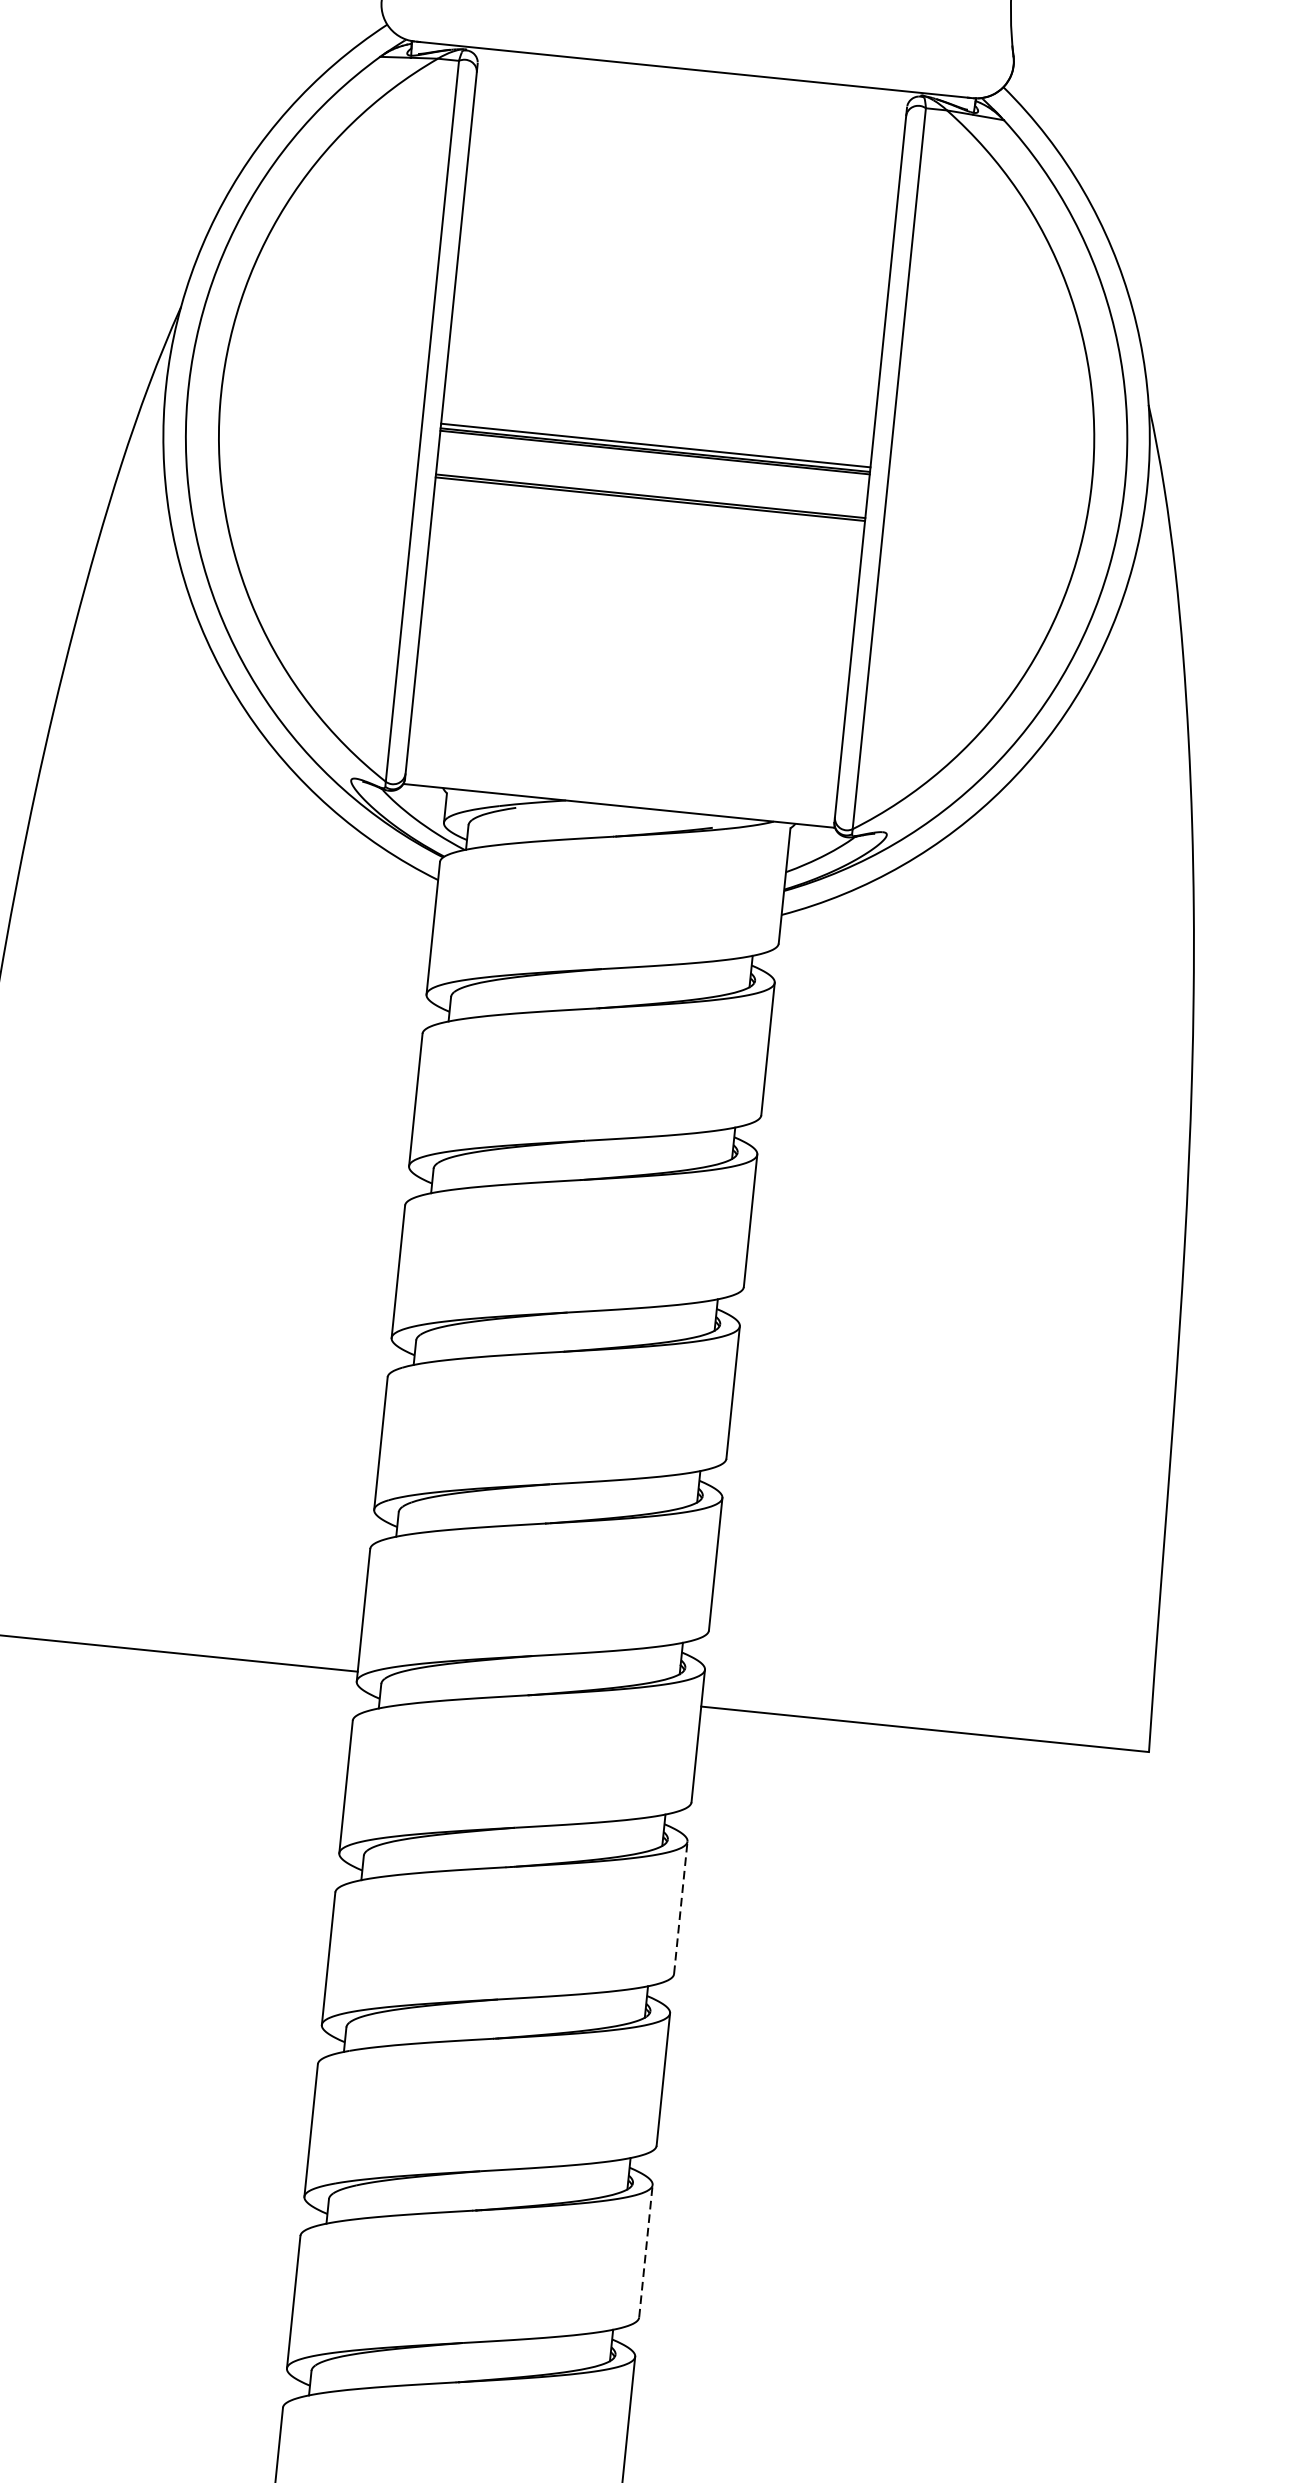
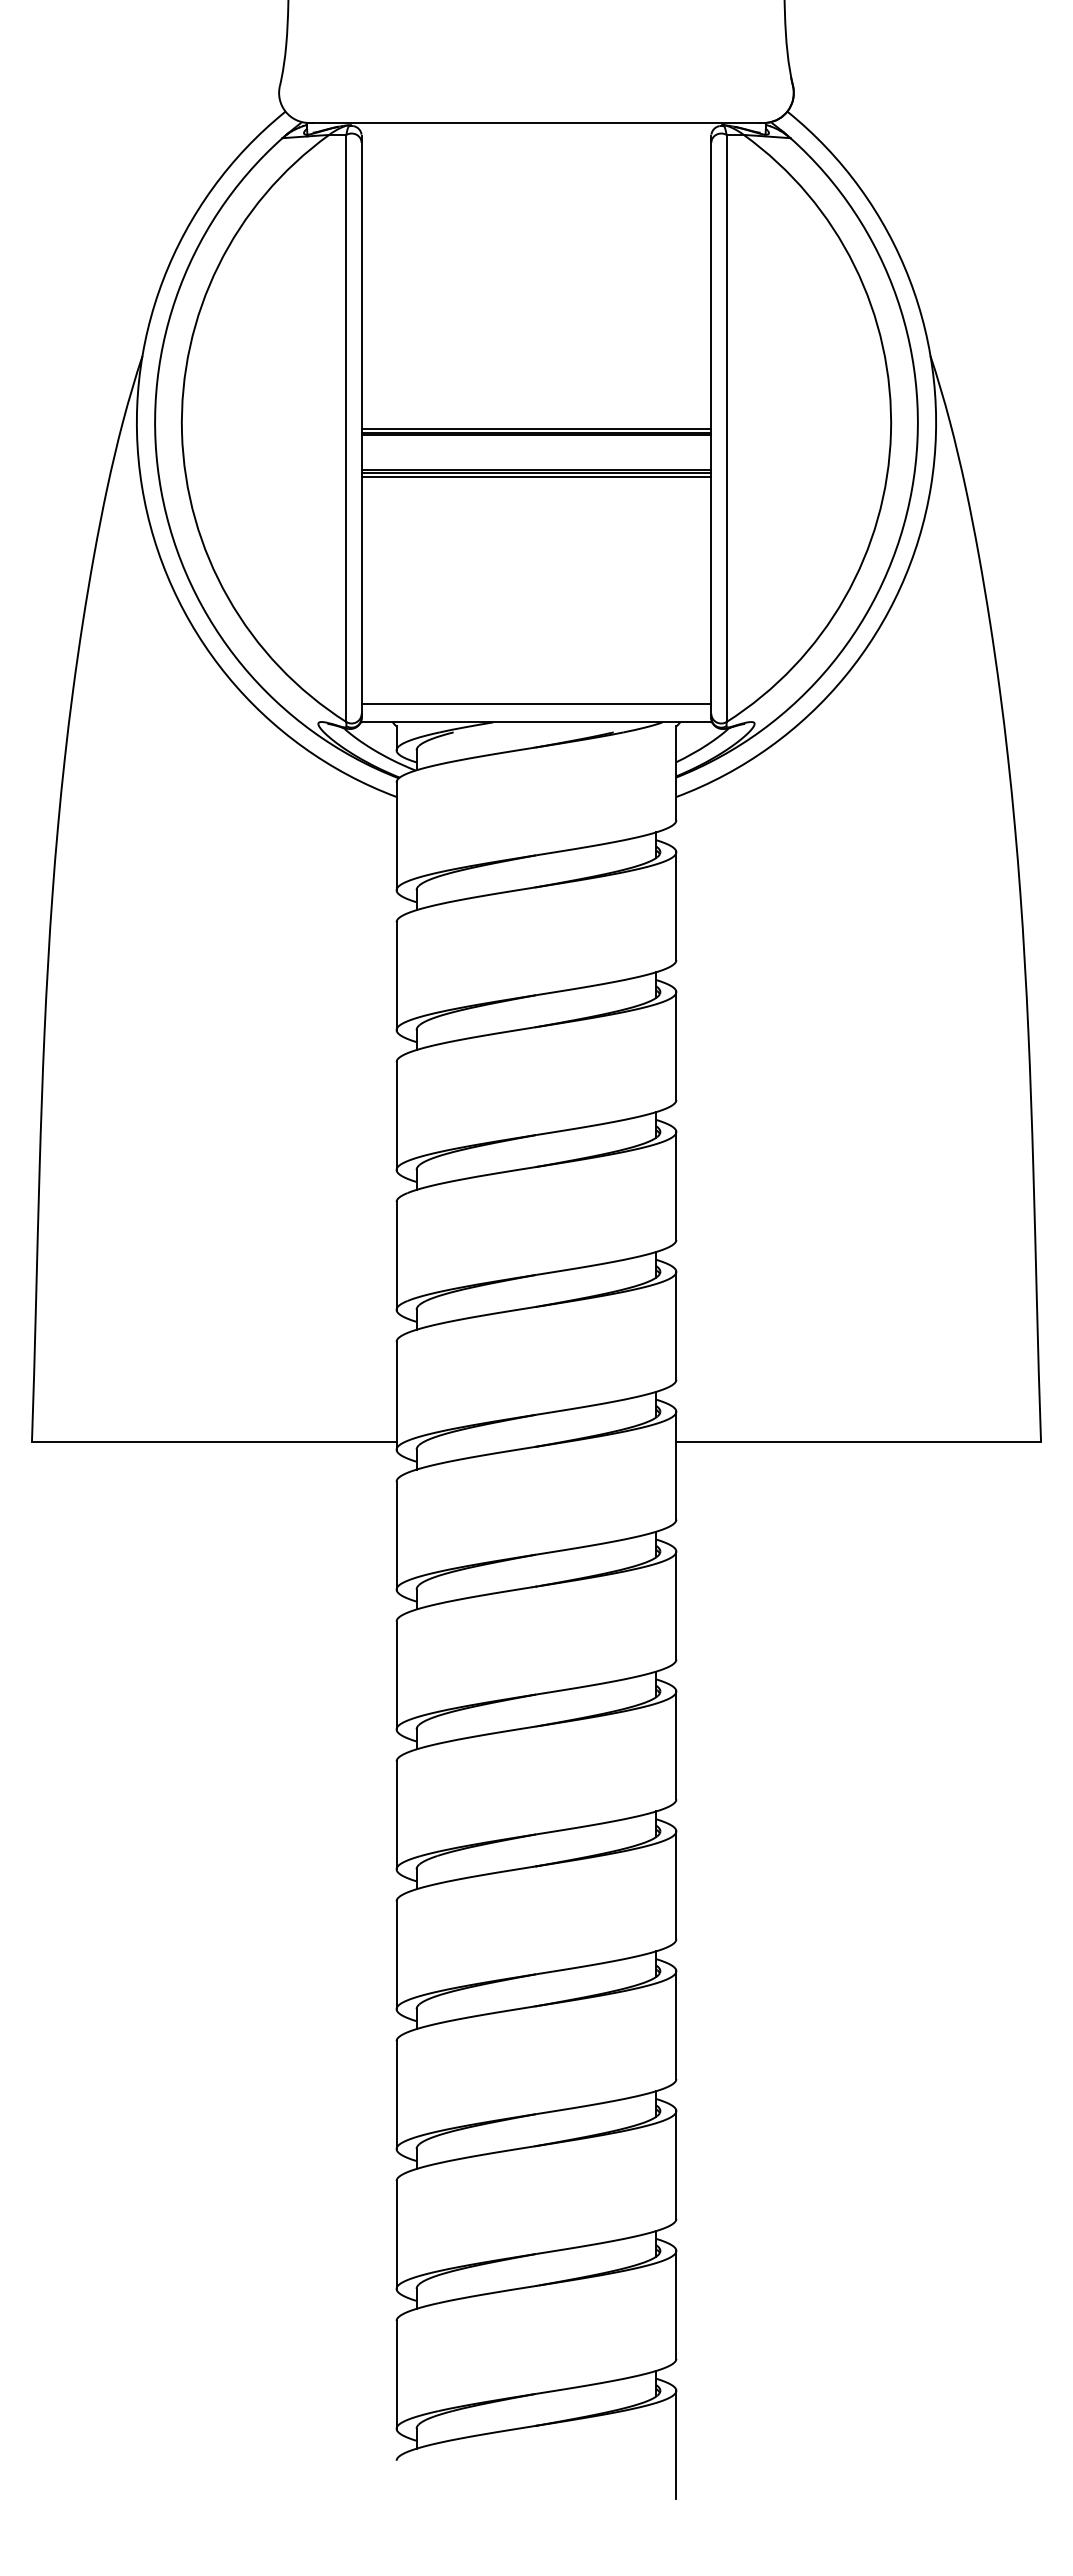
line: (649, 503) -> (536, 476), added
line: (621, 782) -> (536, 703), added
line: (680, 1907) -> (676, 1605), dashed -> solid
line: (646, 2251) -> (676, 1885), dashed -> solid

